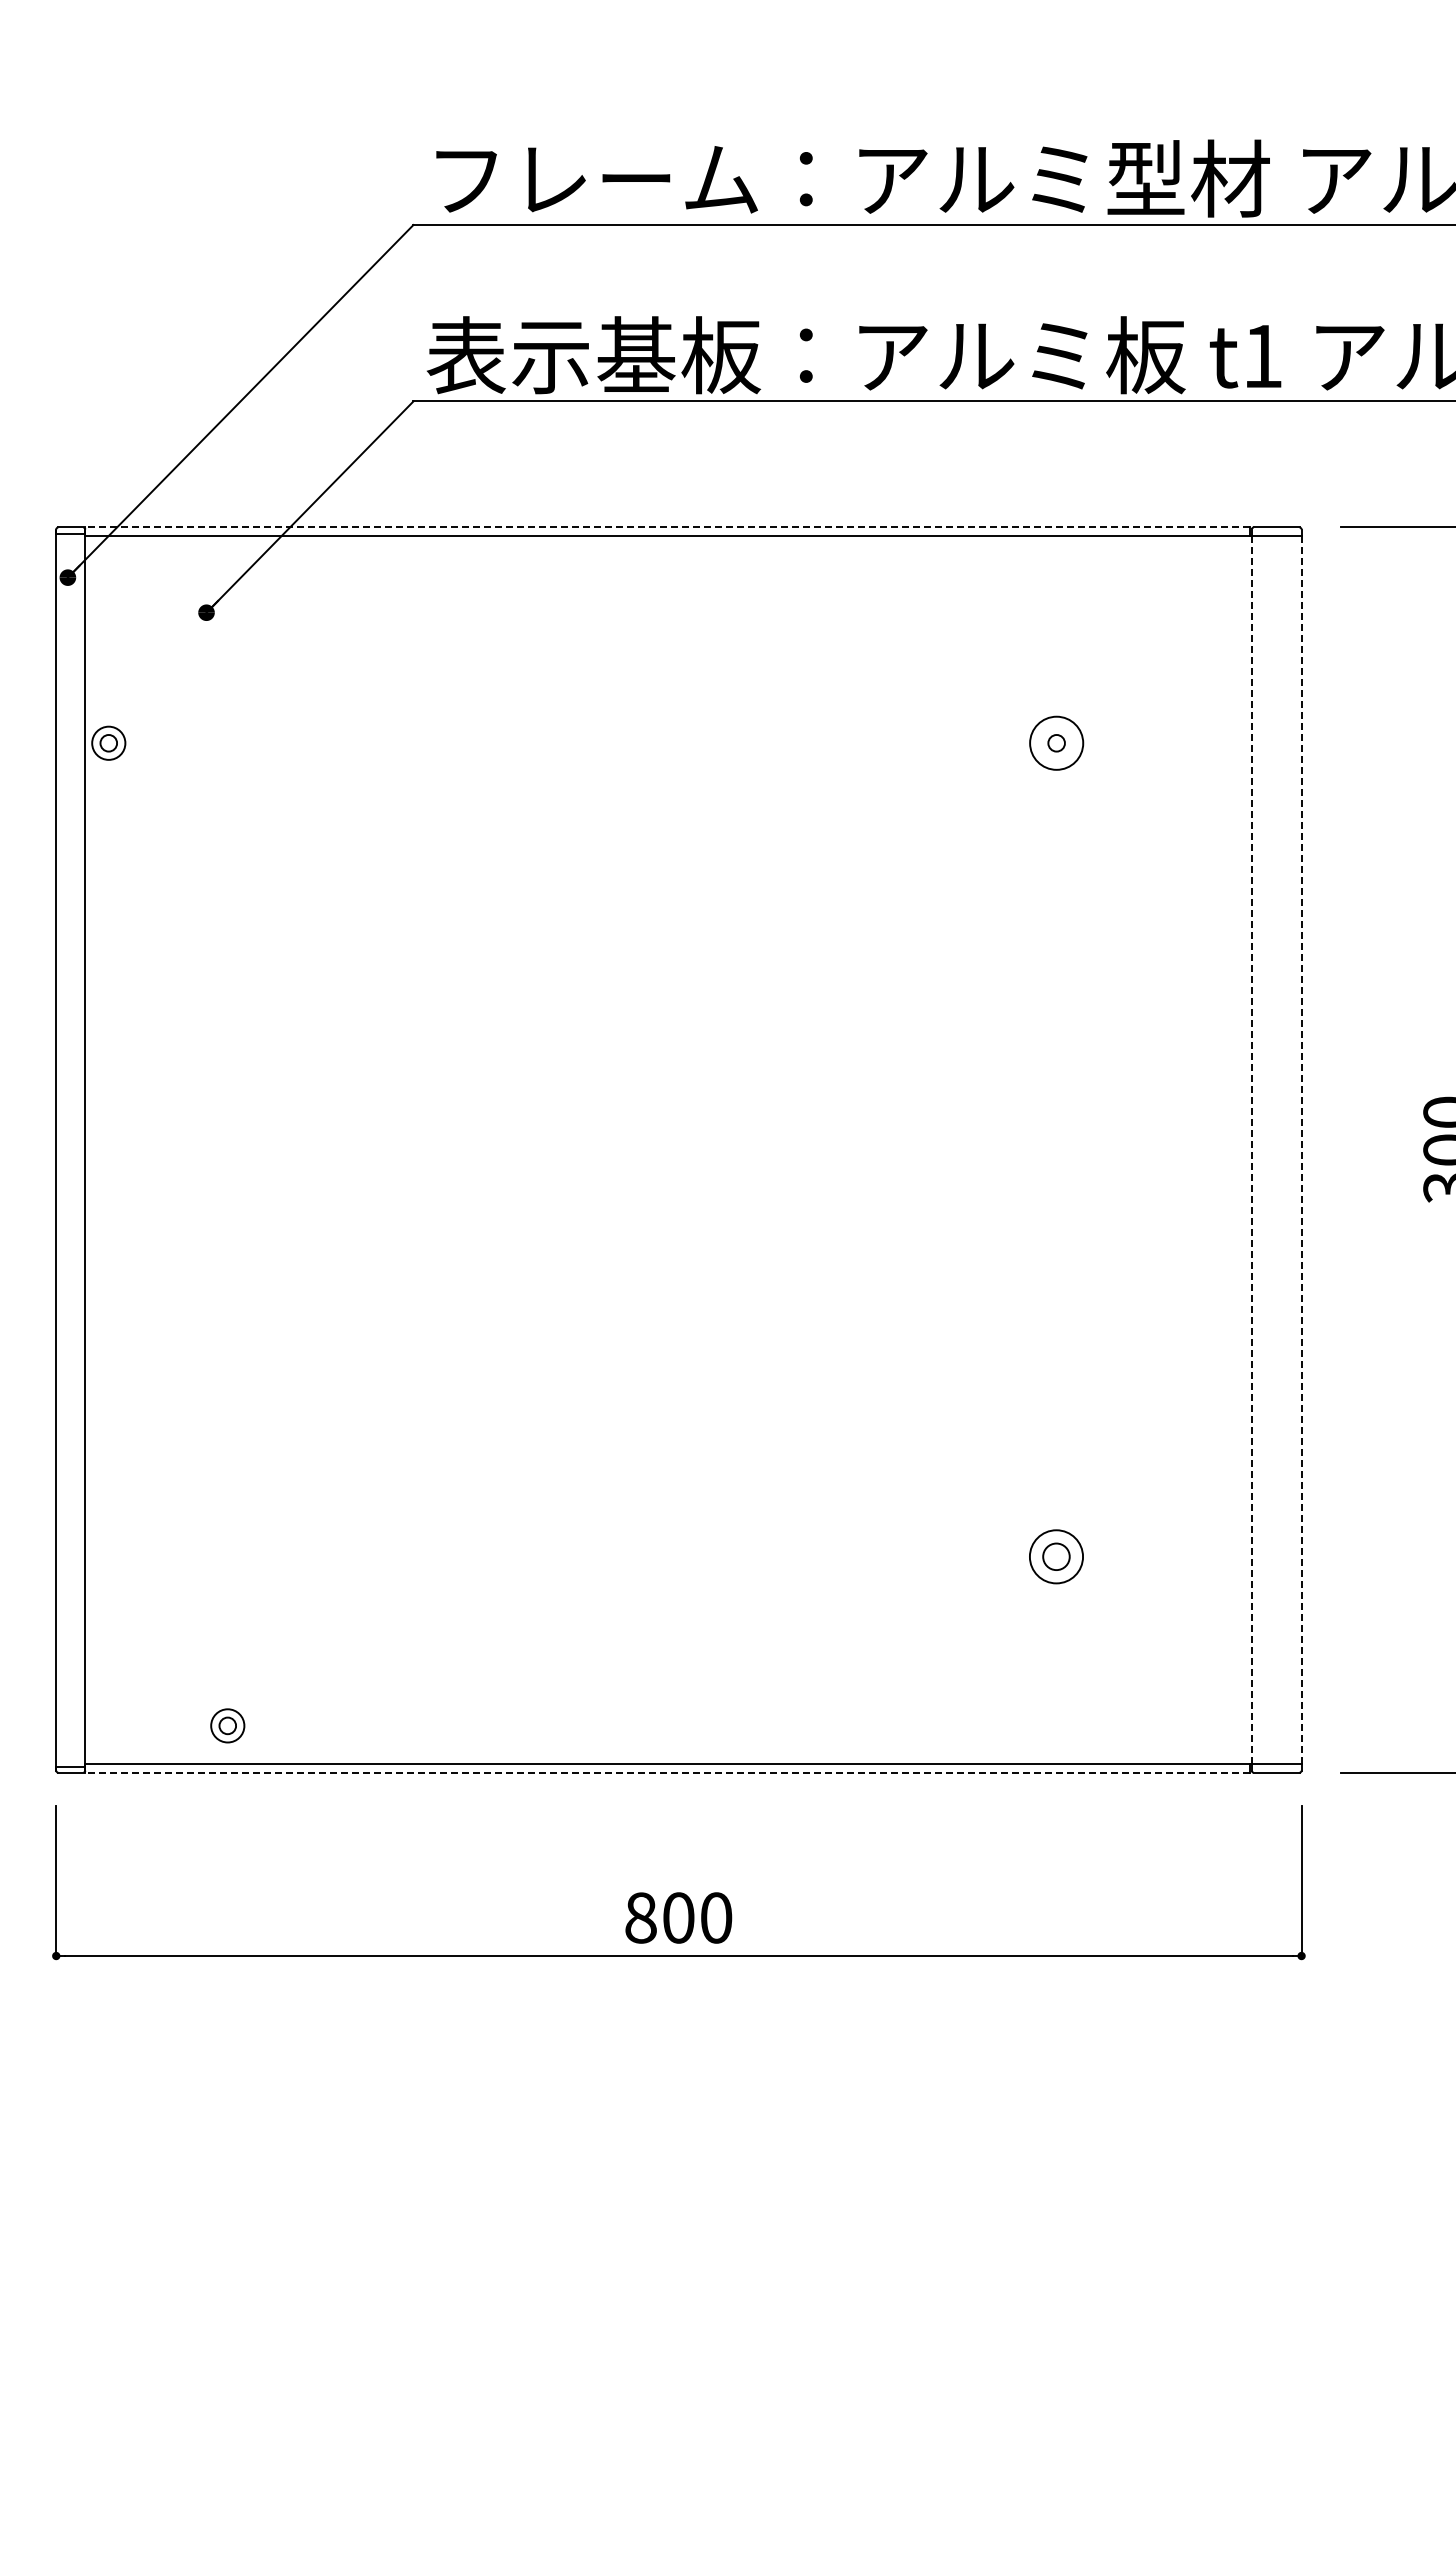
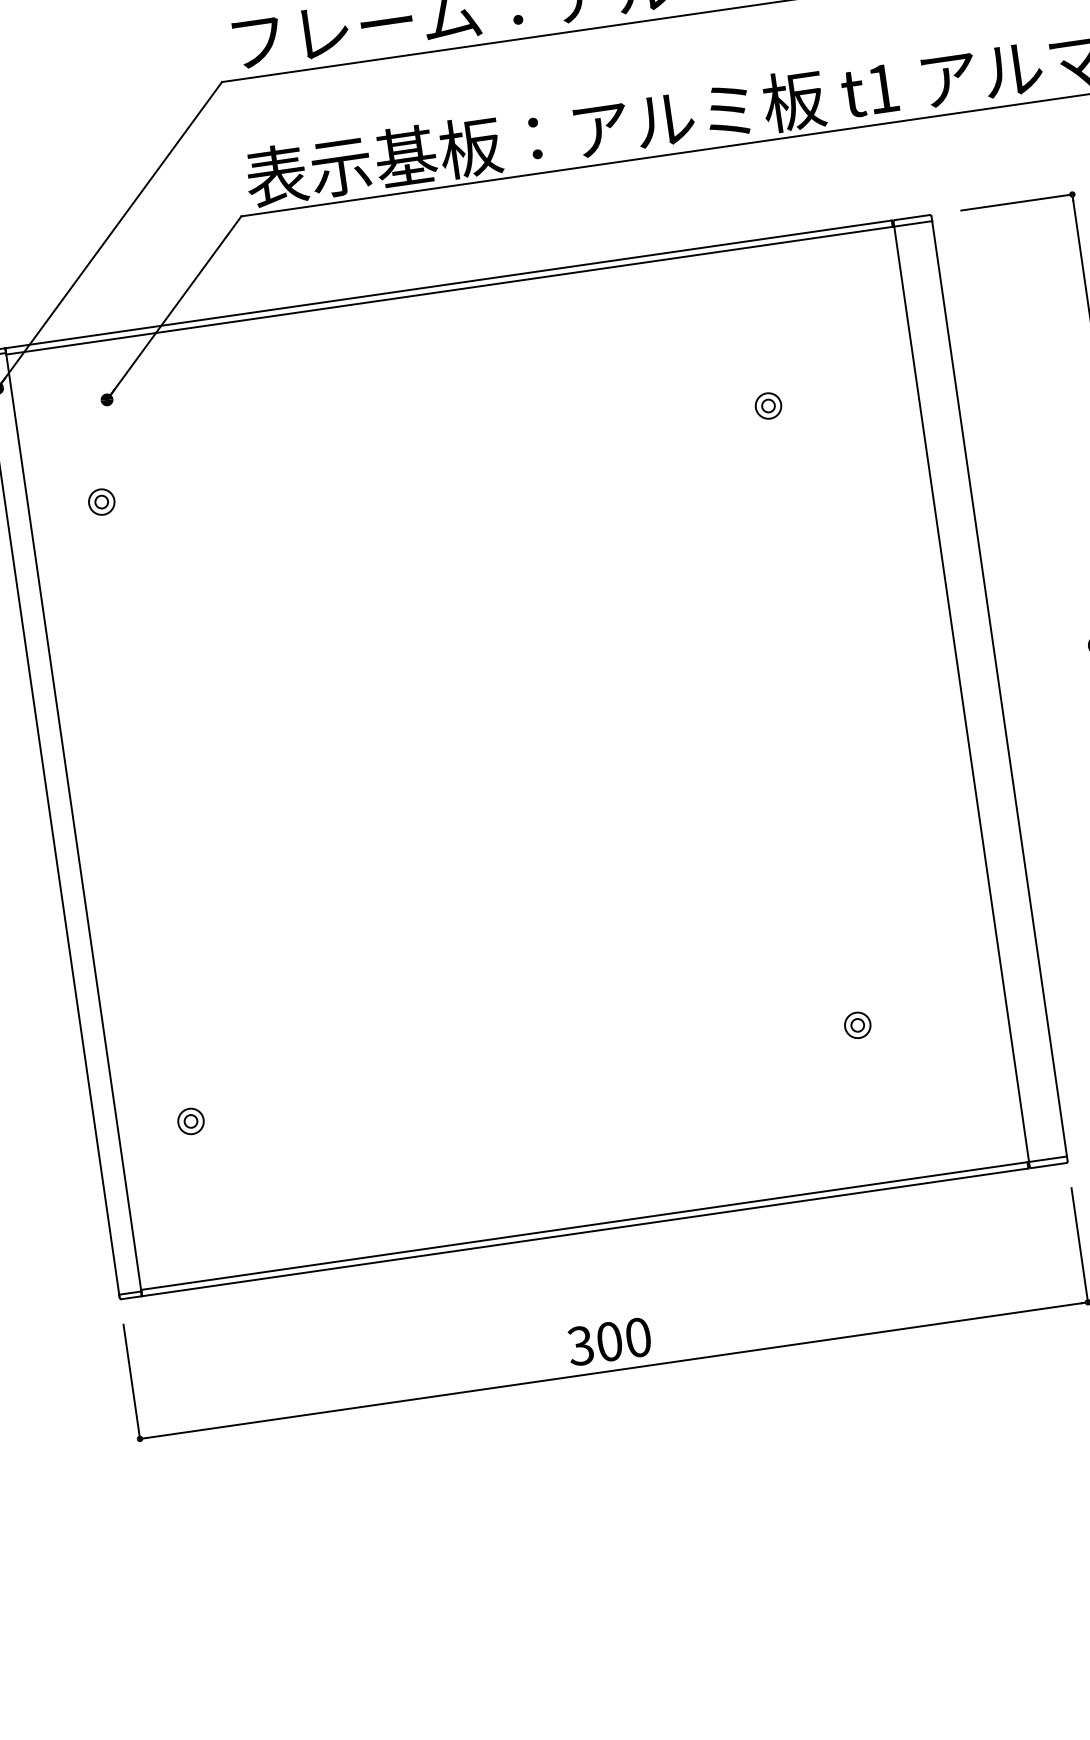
line: (667, 527) -> (448, 284), dashed -> solid
part: (108, 742) -> (101, 501), moved
circle: (1056, 742) -> (768, 405), size x0.62
line: (1251, 1149) -> (961, 693), dashed -> solid
line: (1301, 1150) -> (999, 689), dashed -> solid
part: (1056, 1556) -> (857, 1025), size x0.62
part: (227, 1725) -> (190, 1121), moved
line: (667, 1772) -> (585, 1232), dashed -> solid
text: (640, 1917) -> (580, 1345), 800 -> 300

